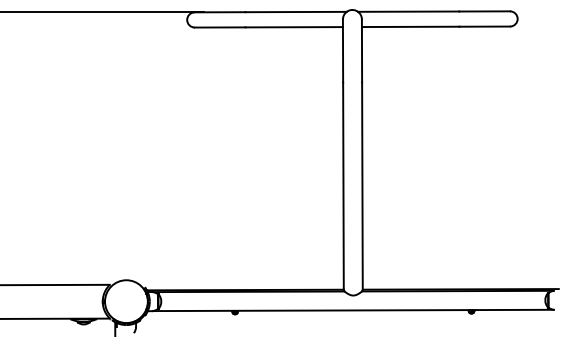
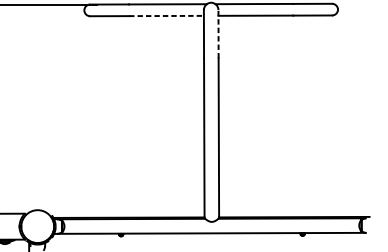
line: (294, 27) -> (166, 16), solid -> dashed
line: (362, 50) -> (218, 33), solid -> dashed

